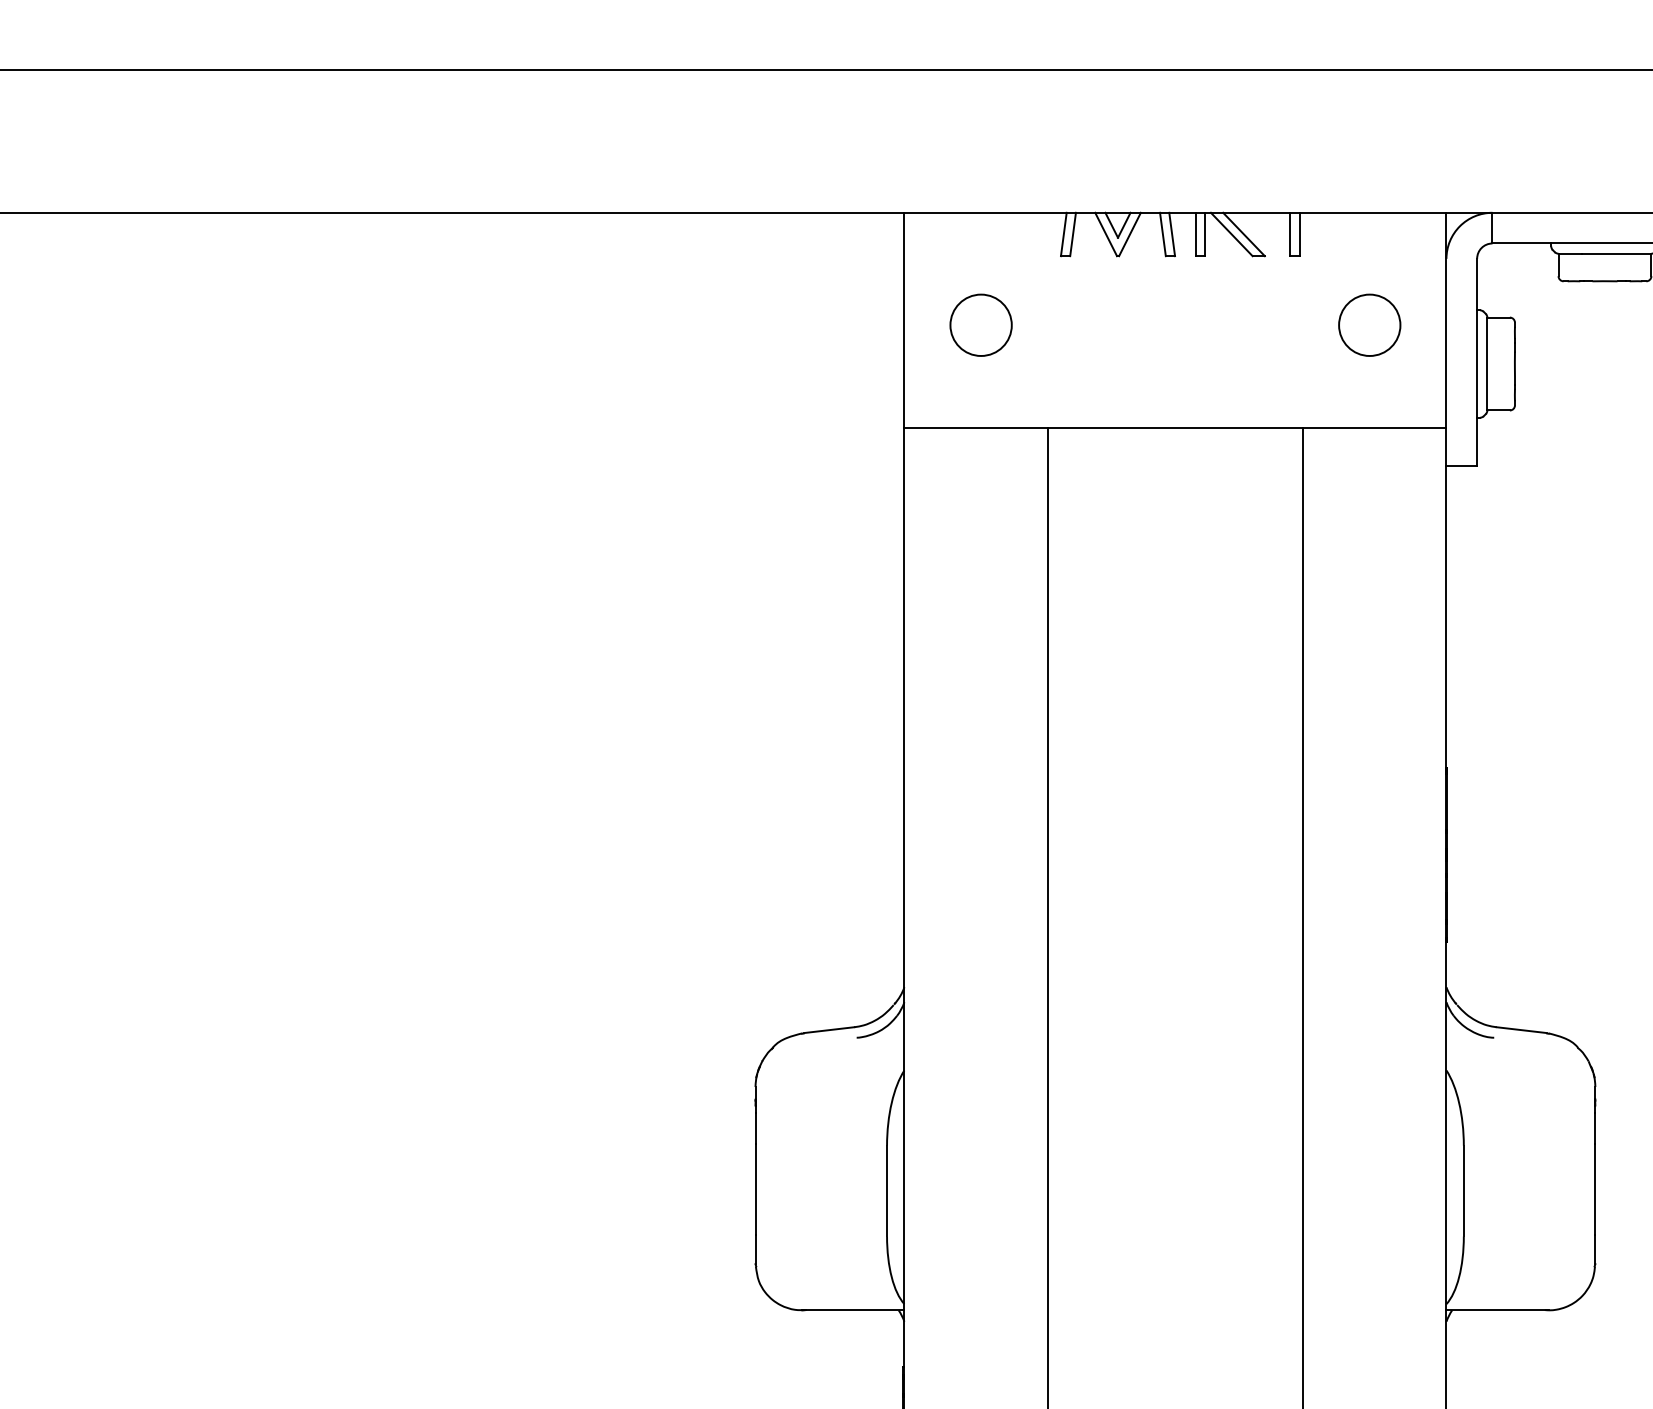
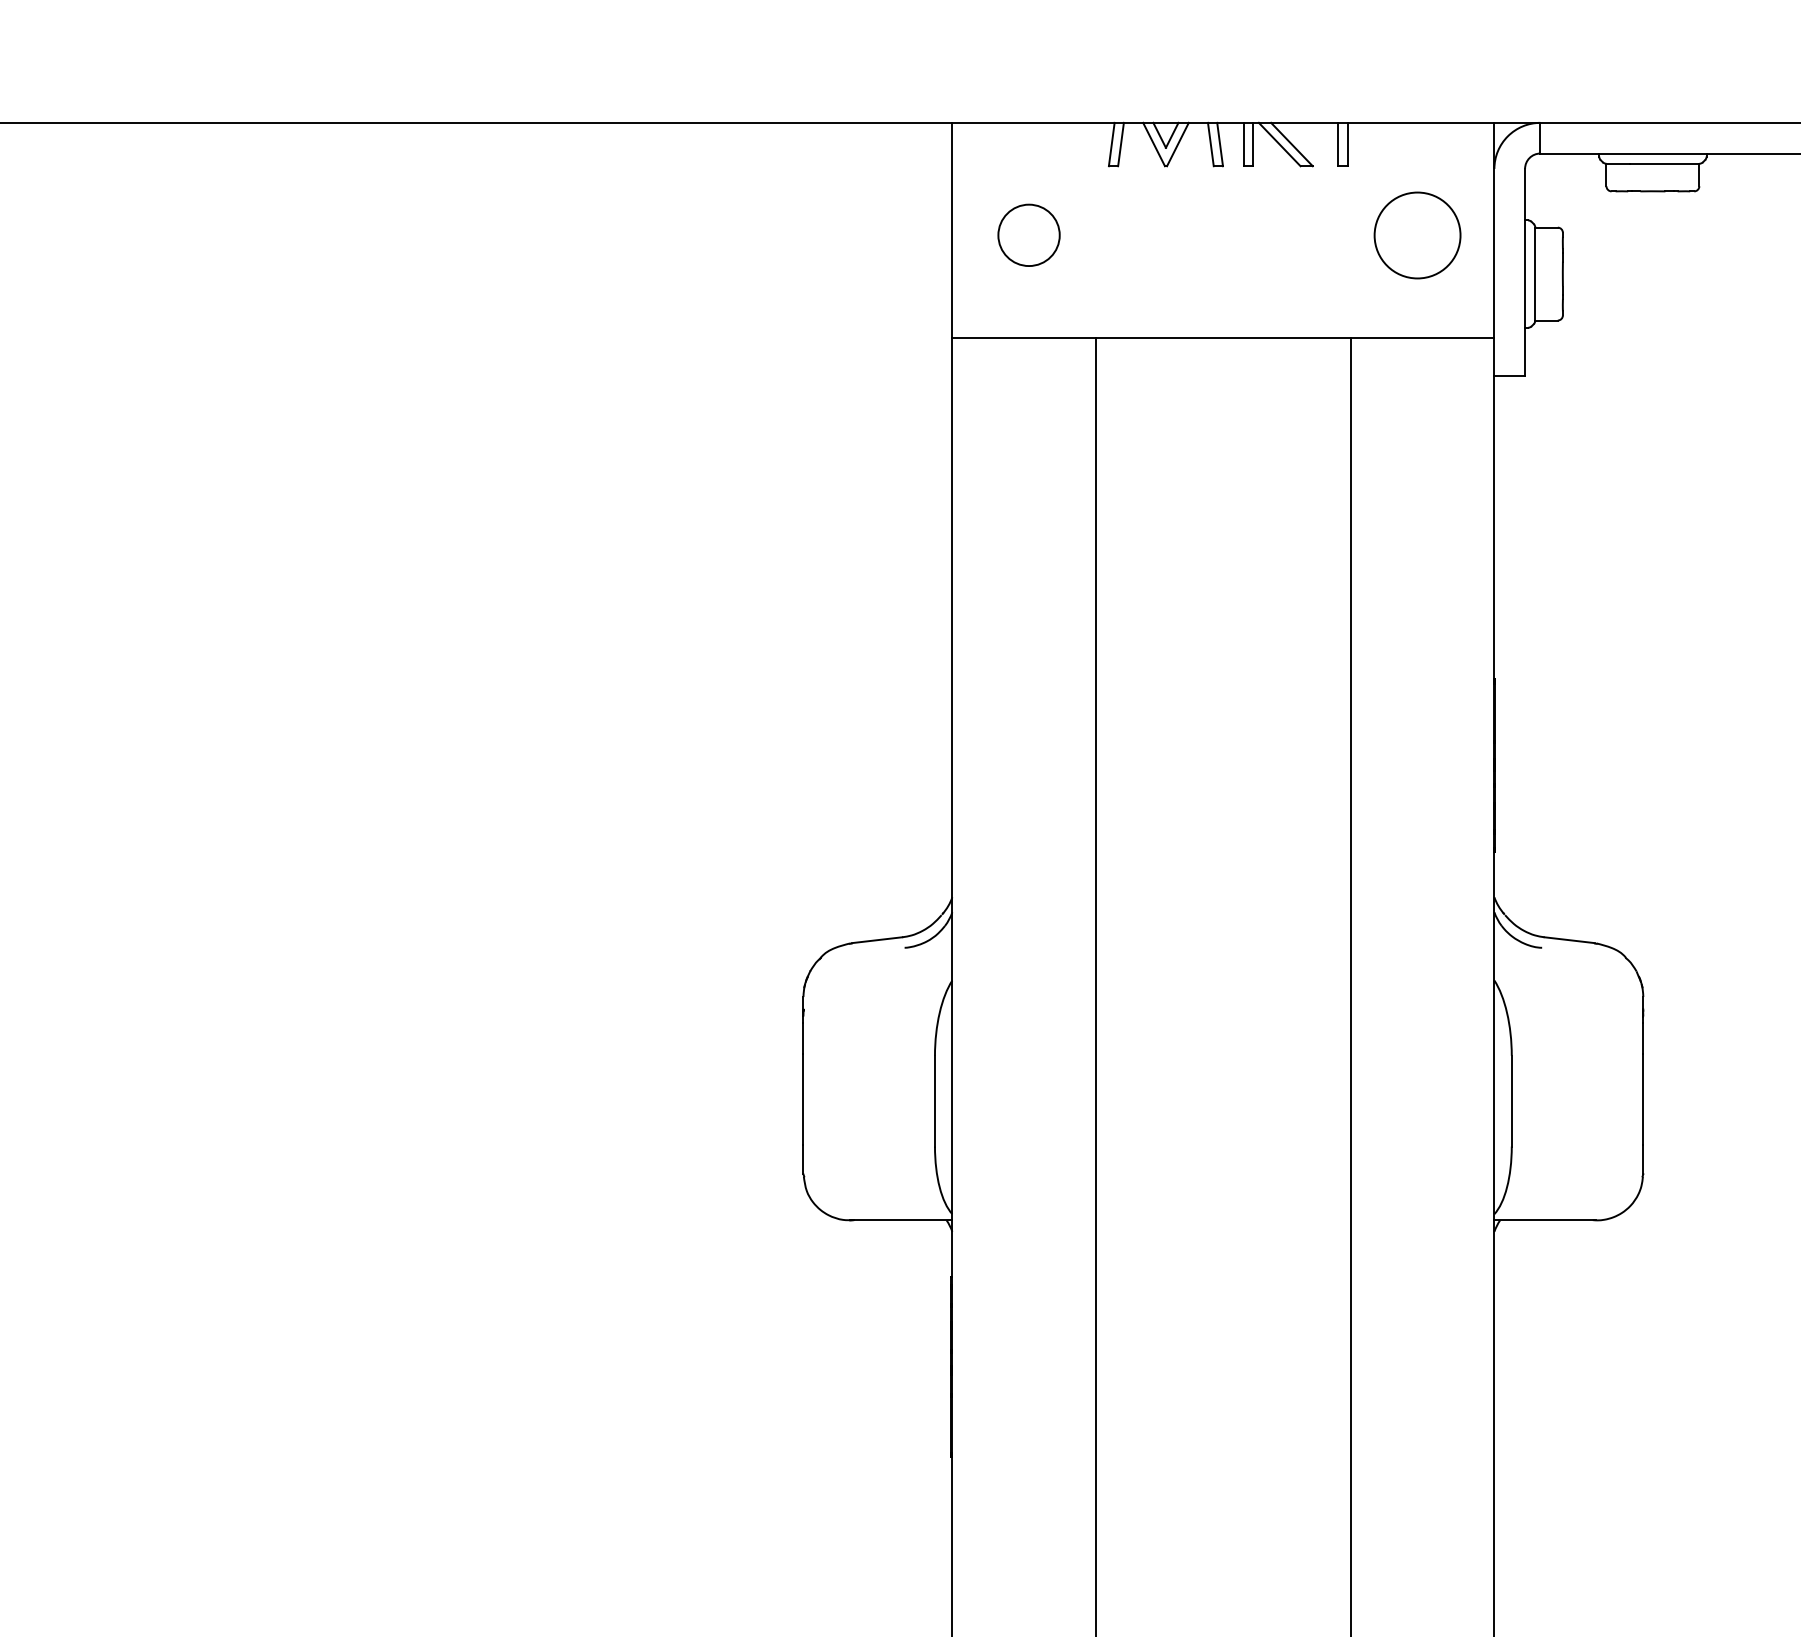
circle: (1369, 324) -> (1417, 234), size x1.4

